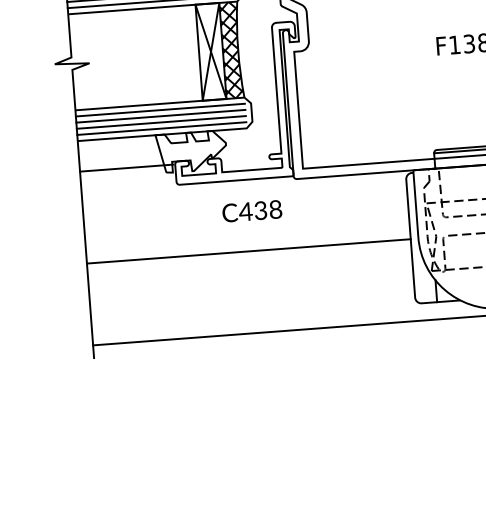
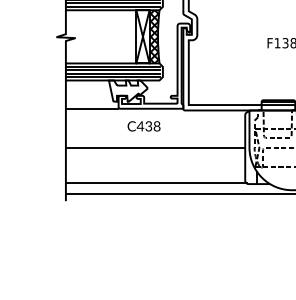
line: (126, 168) -> (91, 109), moved
text: (251, 211) -> (143, 126), moved
line: (253, 314) -> (155, 183), added

